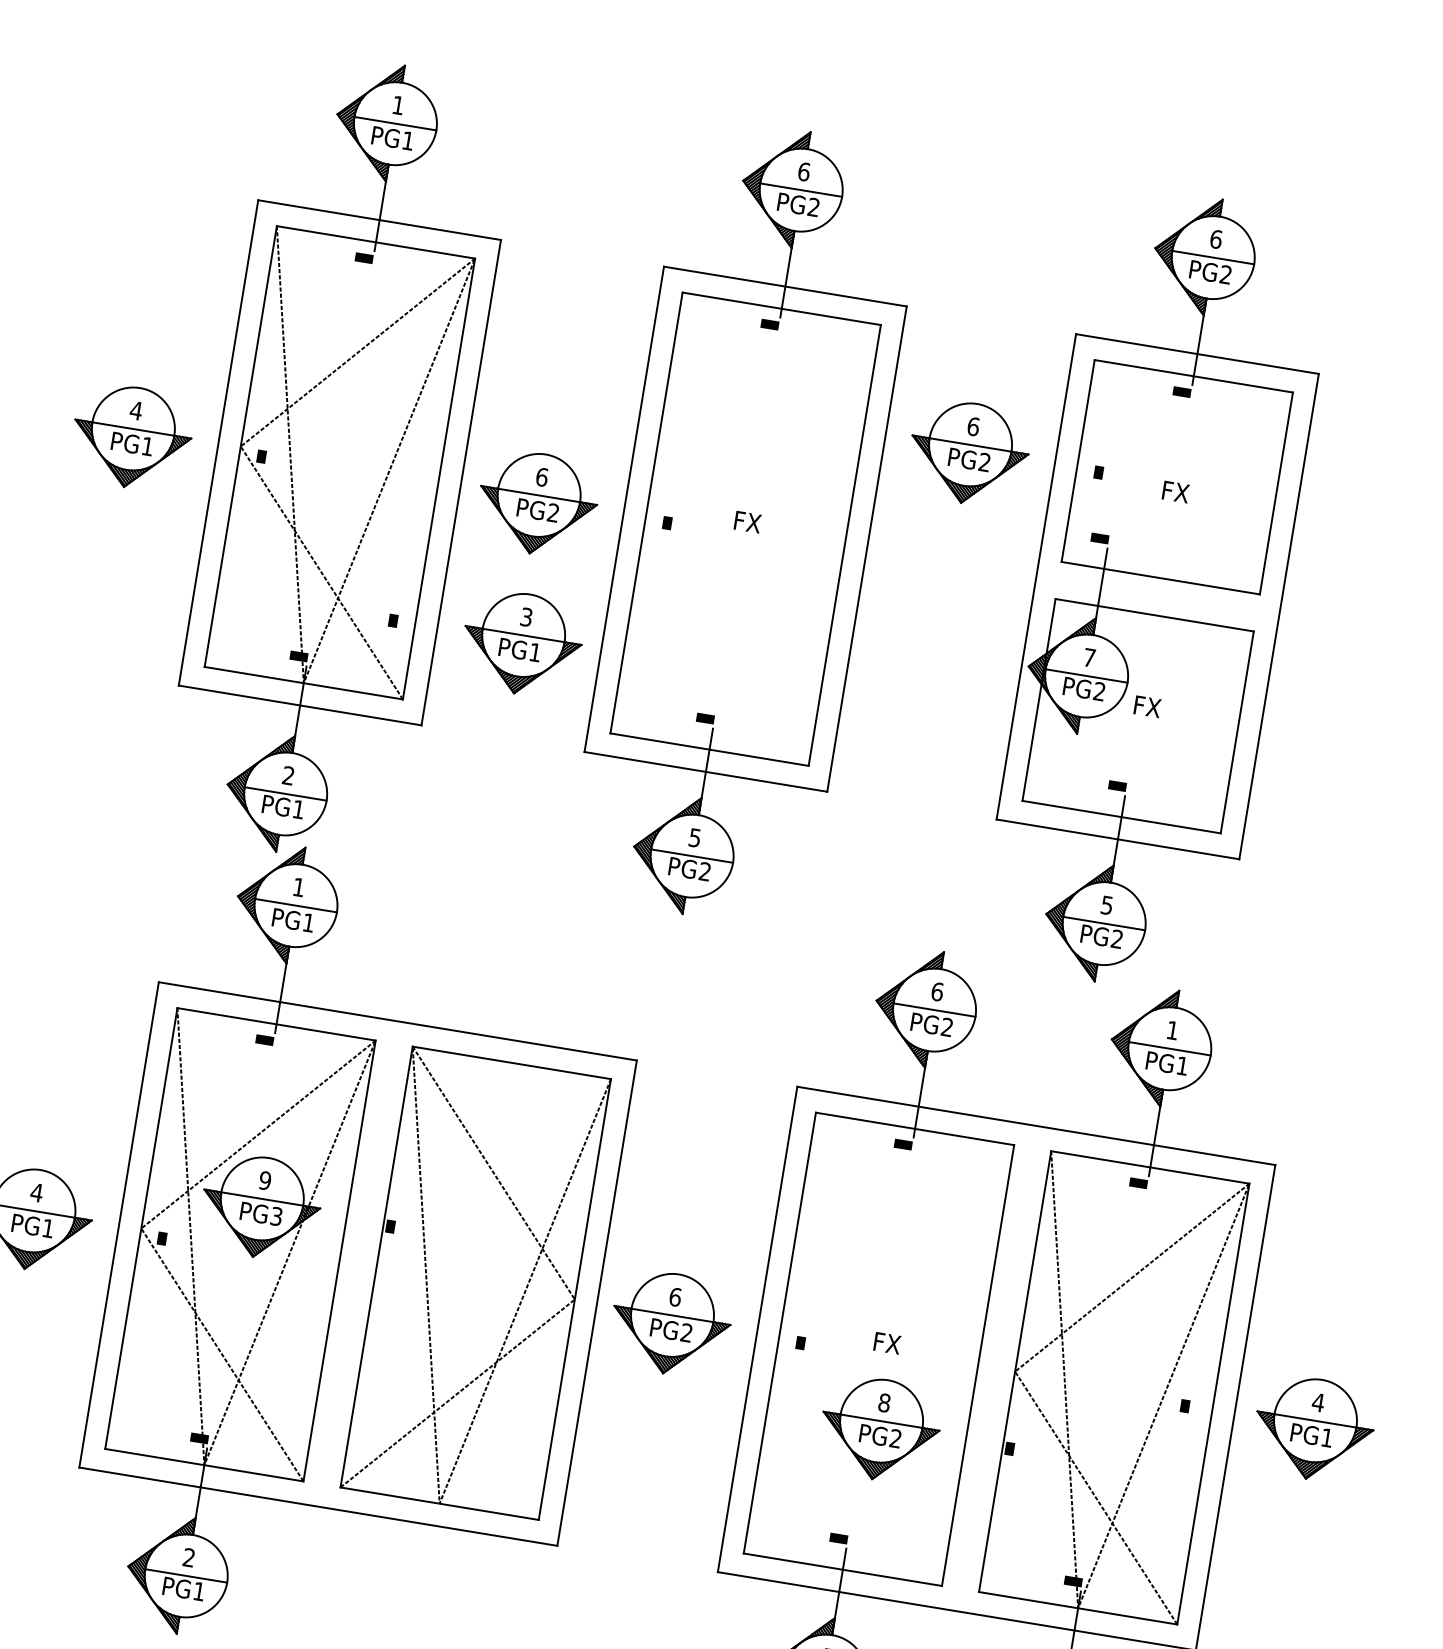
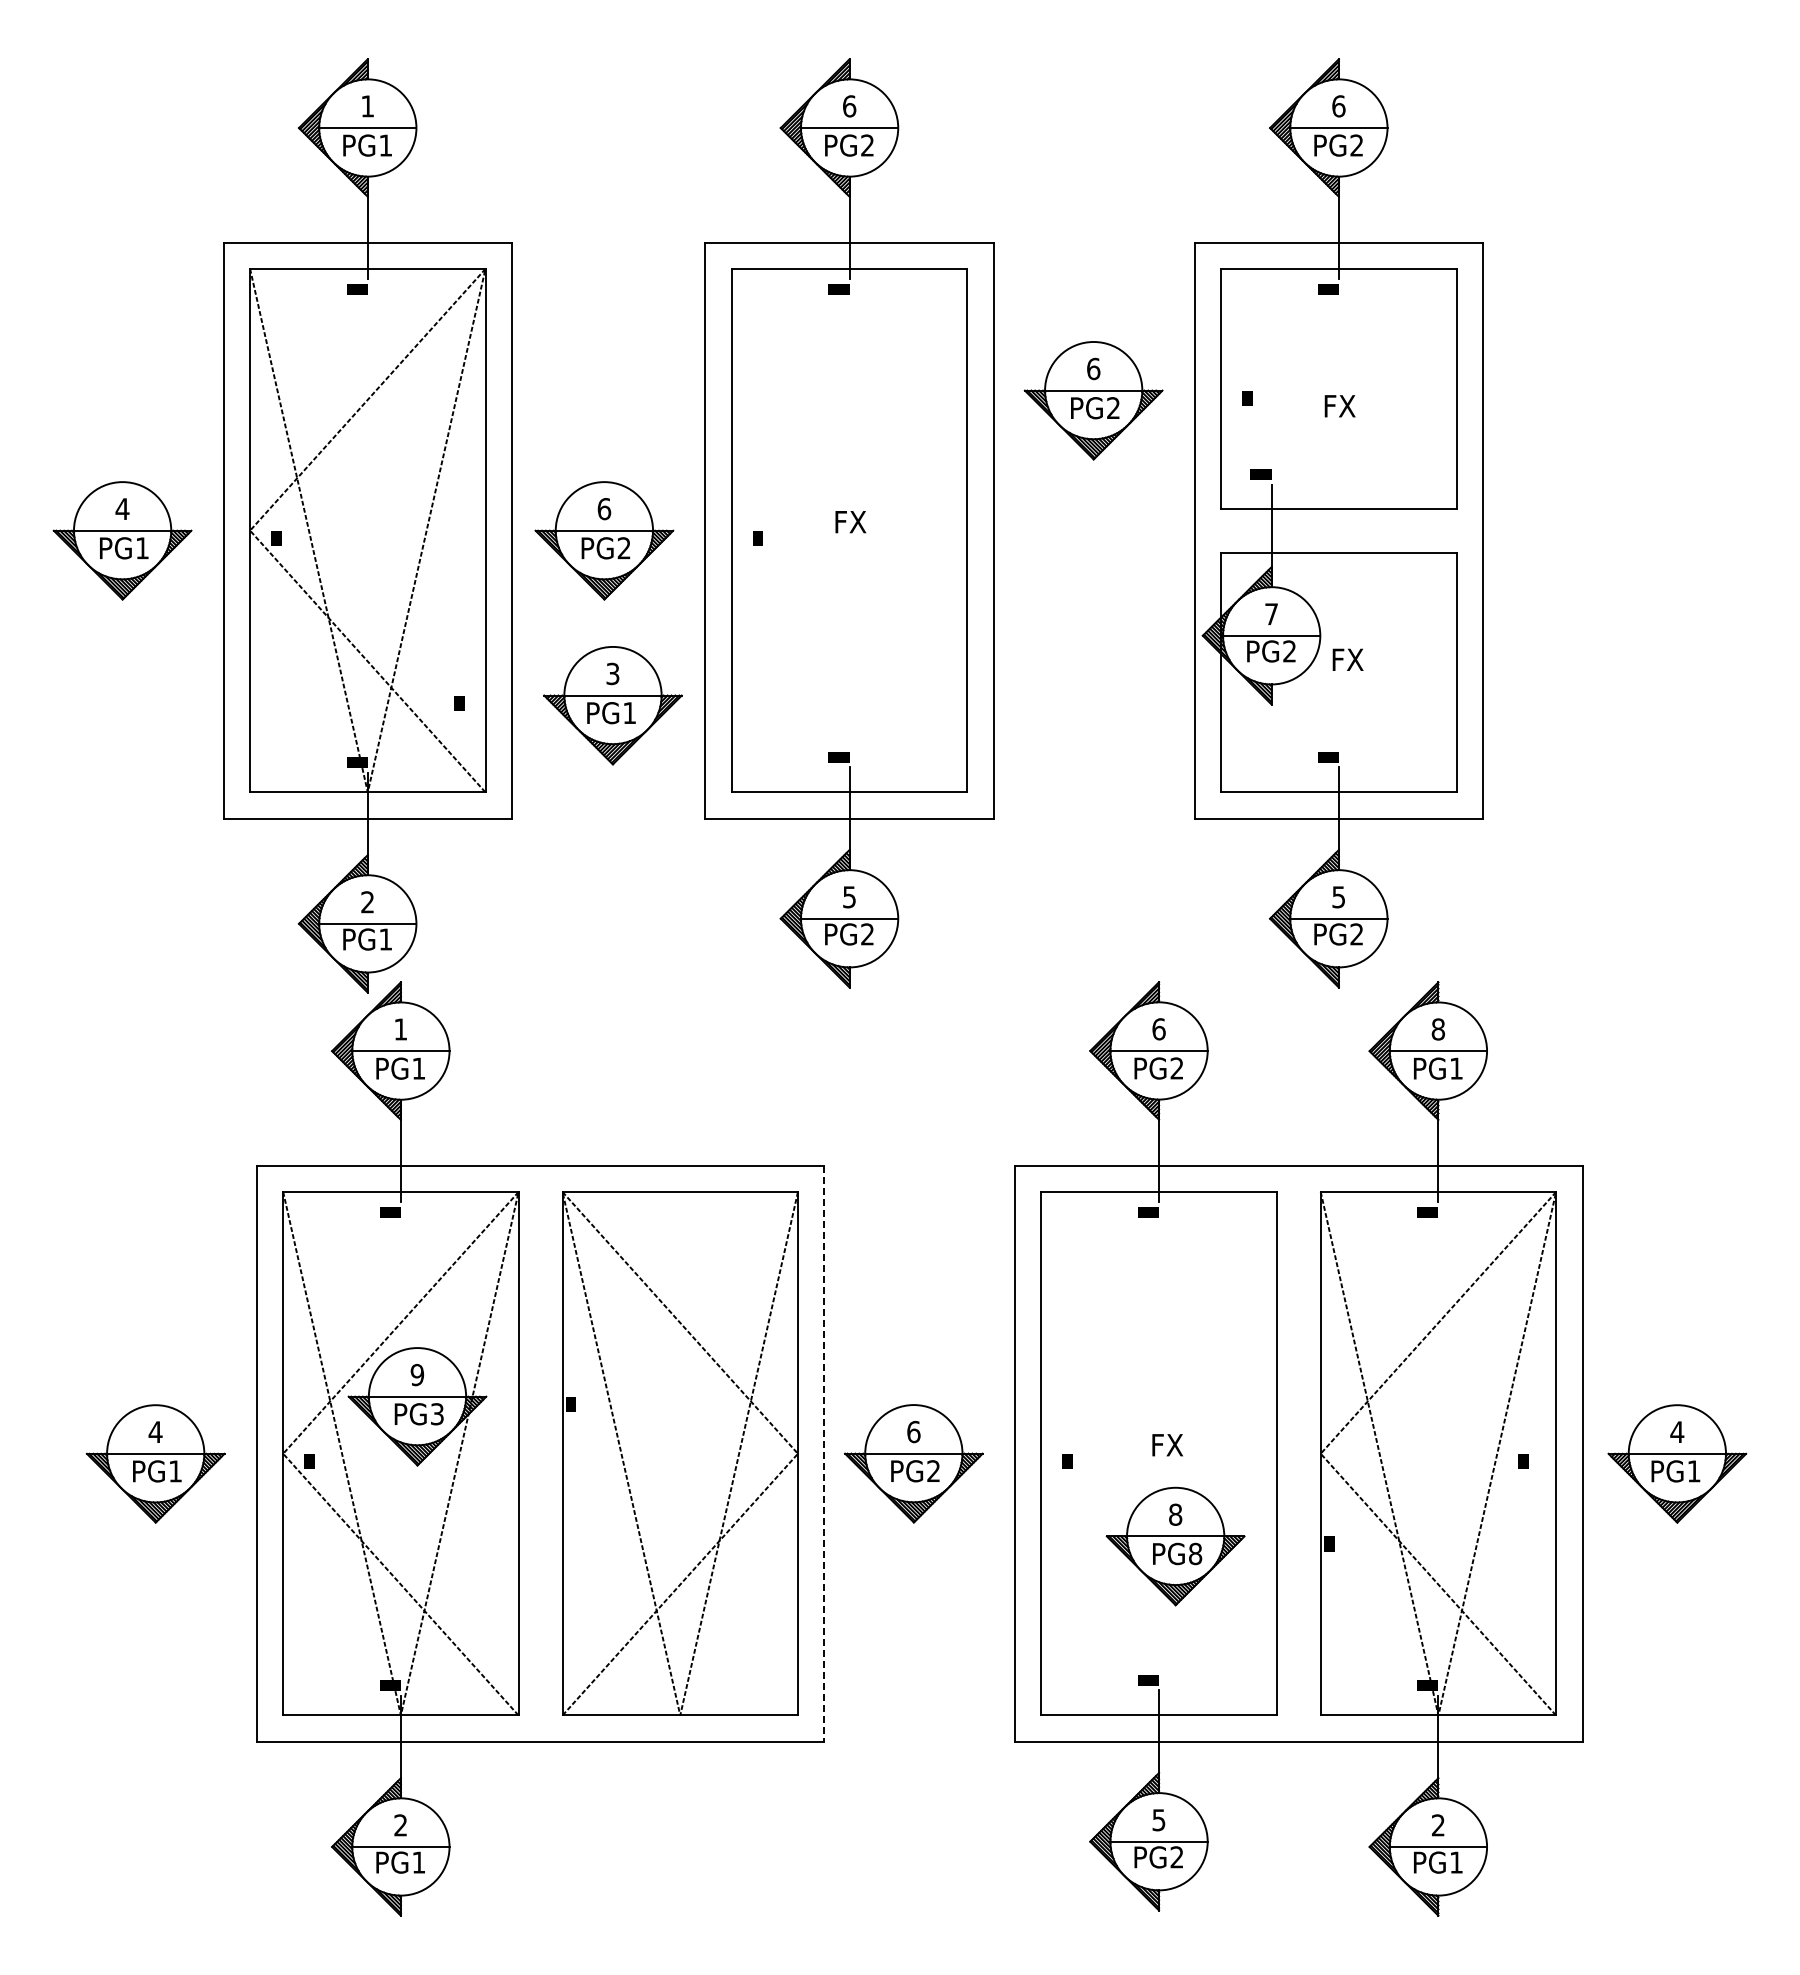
text: (1171, 1030) -> (1437, 1029), 1 -> 8
line: (597, 1303) -> (824, 1454), solid -> dashed
text: (895, 1438) -> (1195, 1553), PG2 -> PG8

